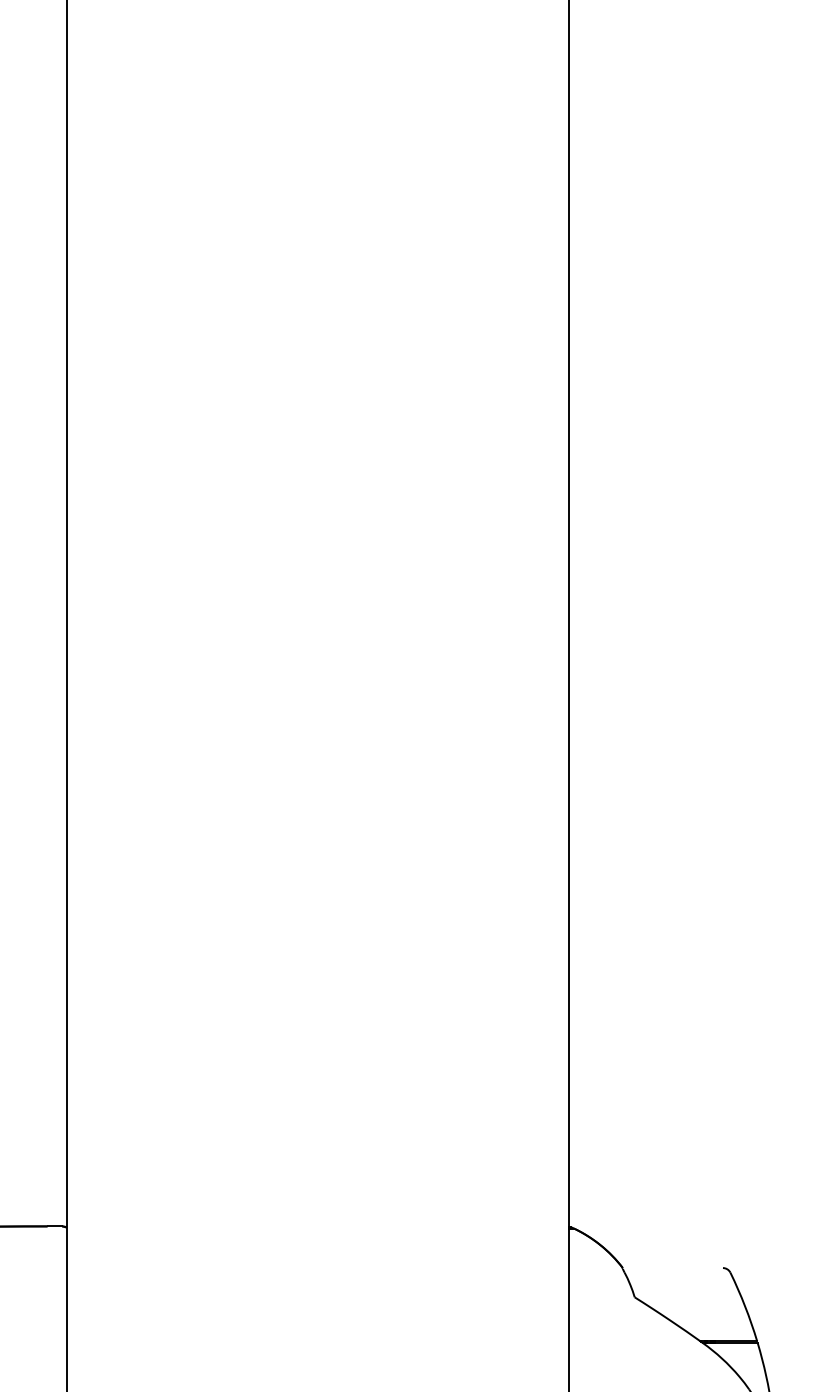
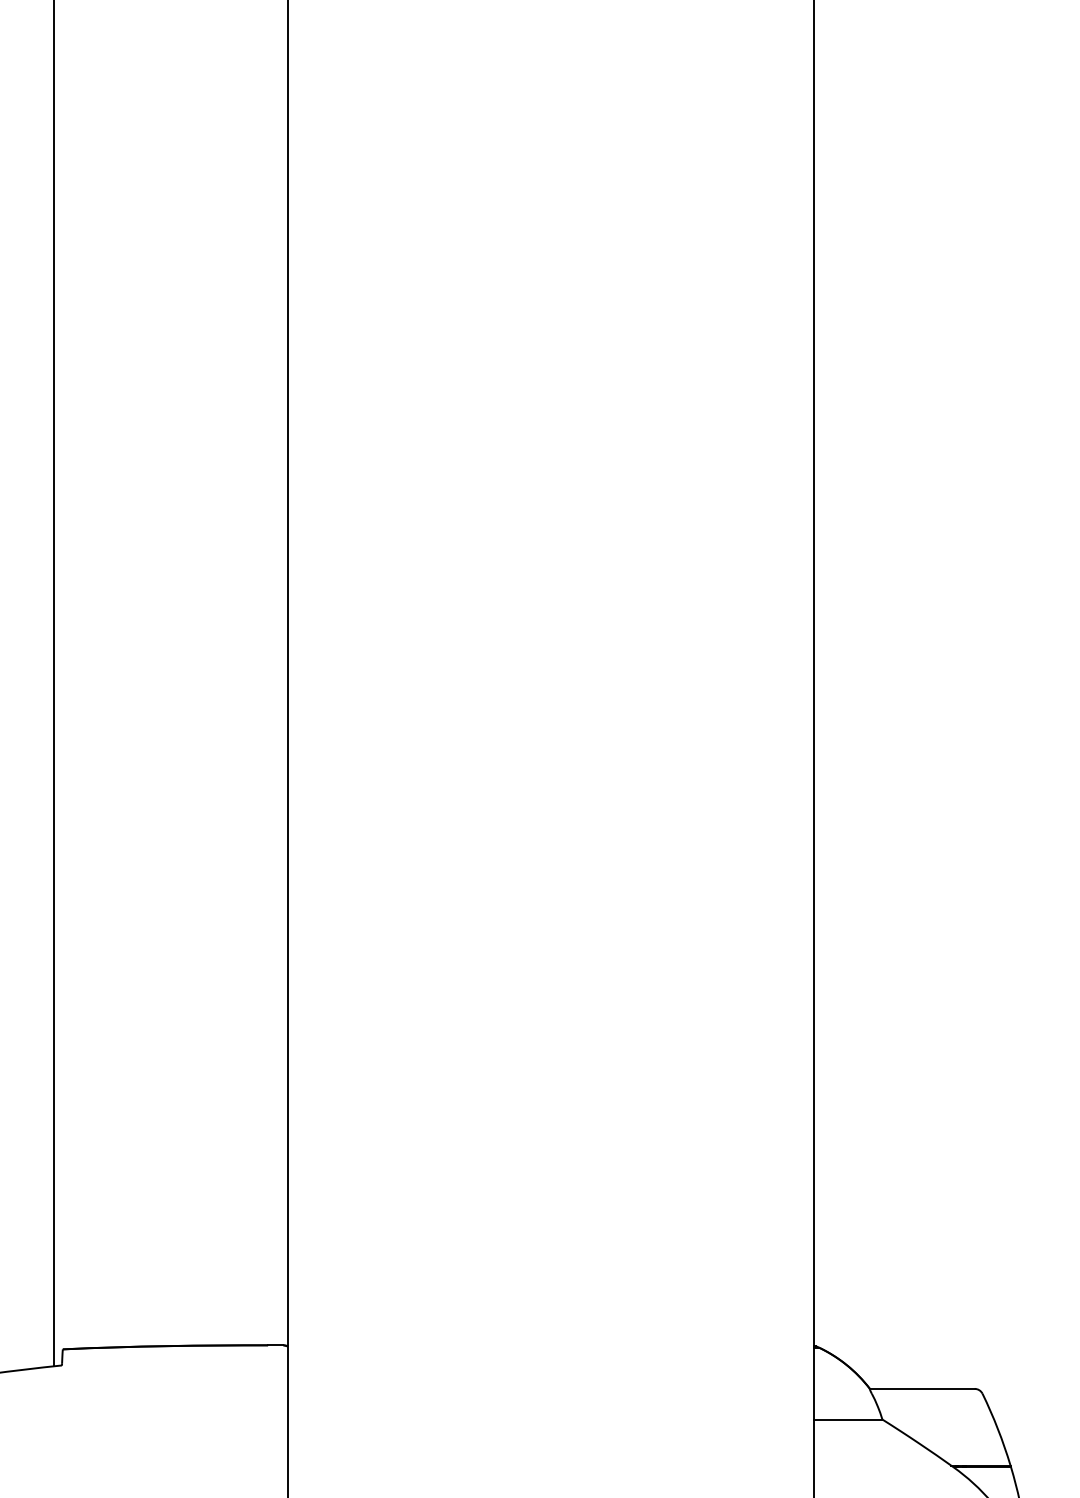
line: (673, 1267) -> (922, 1388), added
line: (601, 1297) -> (847, 1419), added

